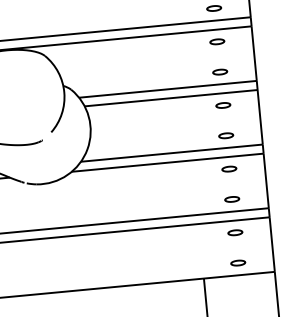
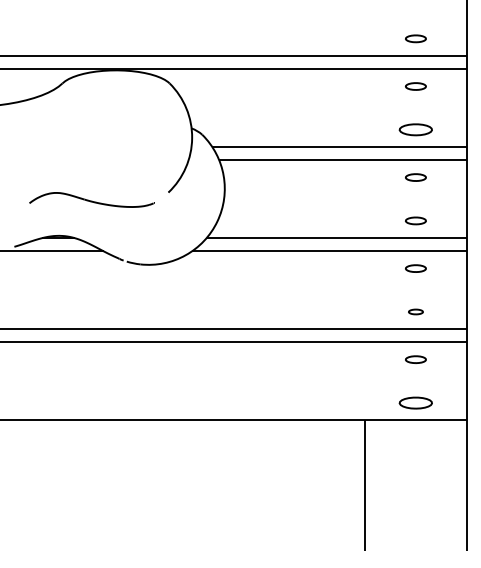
part: (219, 71) -> (415, 129), size x1.6
part: (231, 199) -> (415, 311), size x0.7
part: (237, 262) -> (415, 402), size x1.6

